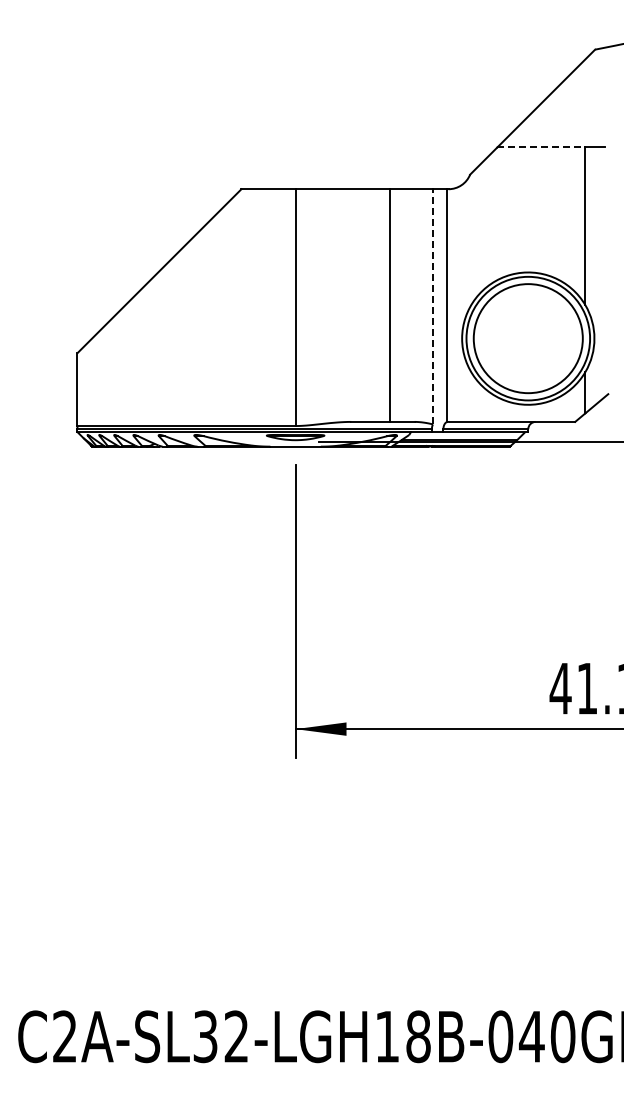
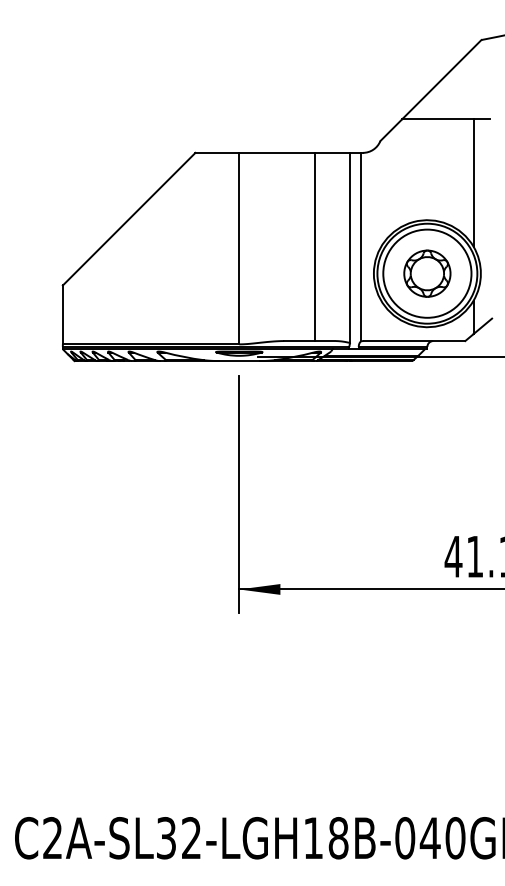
line: (541, 147) -> (438, 119), dashed -> solid
line: (432, 306) -> (349, 247), dashed -> solid
part: (527, 338) -> (426, 273), added

